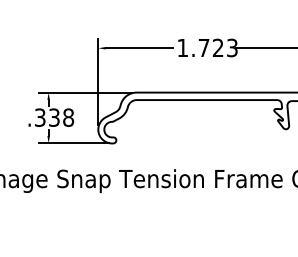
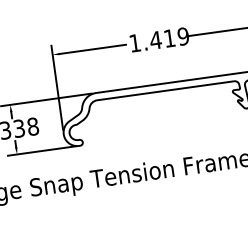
text: (217, 47) -> (168, 38), 1.723 -> 1.419

